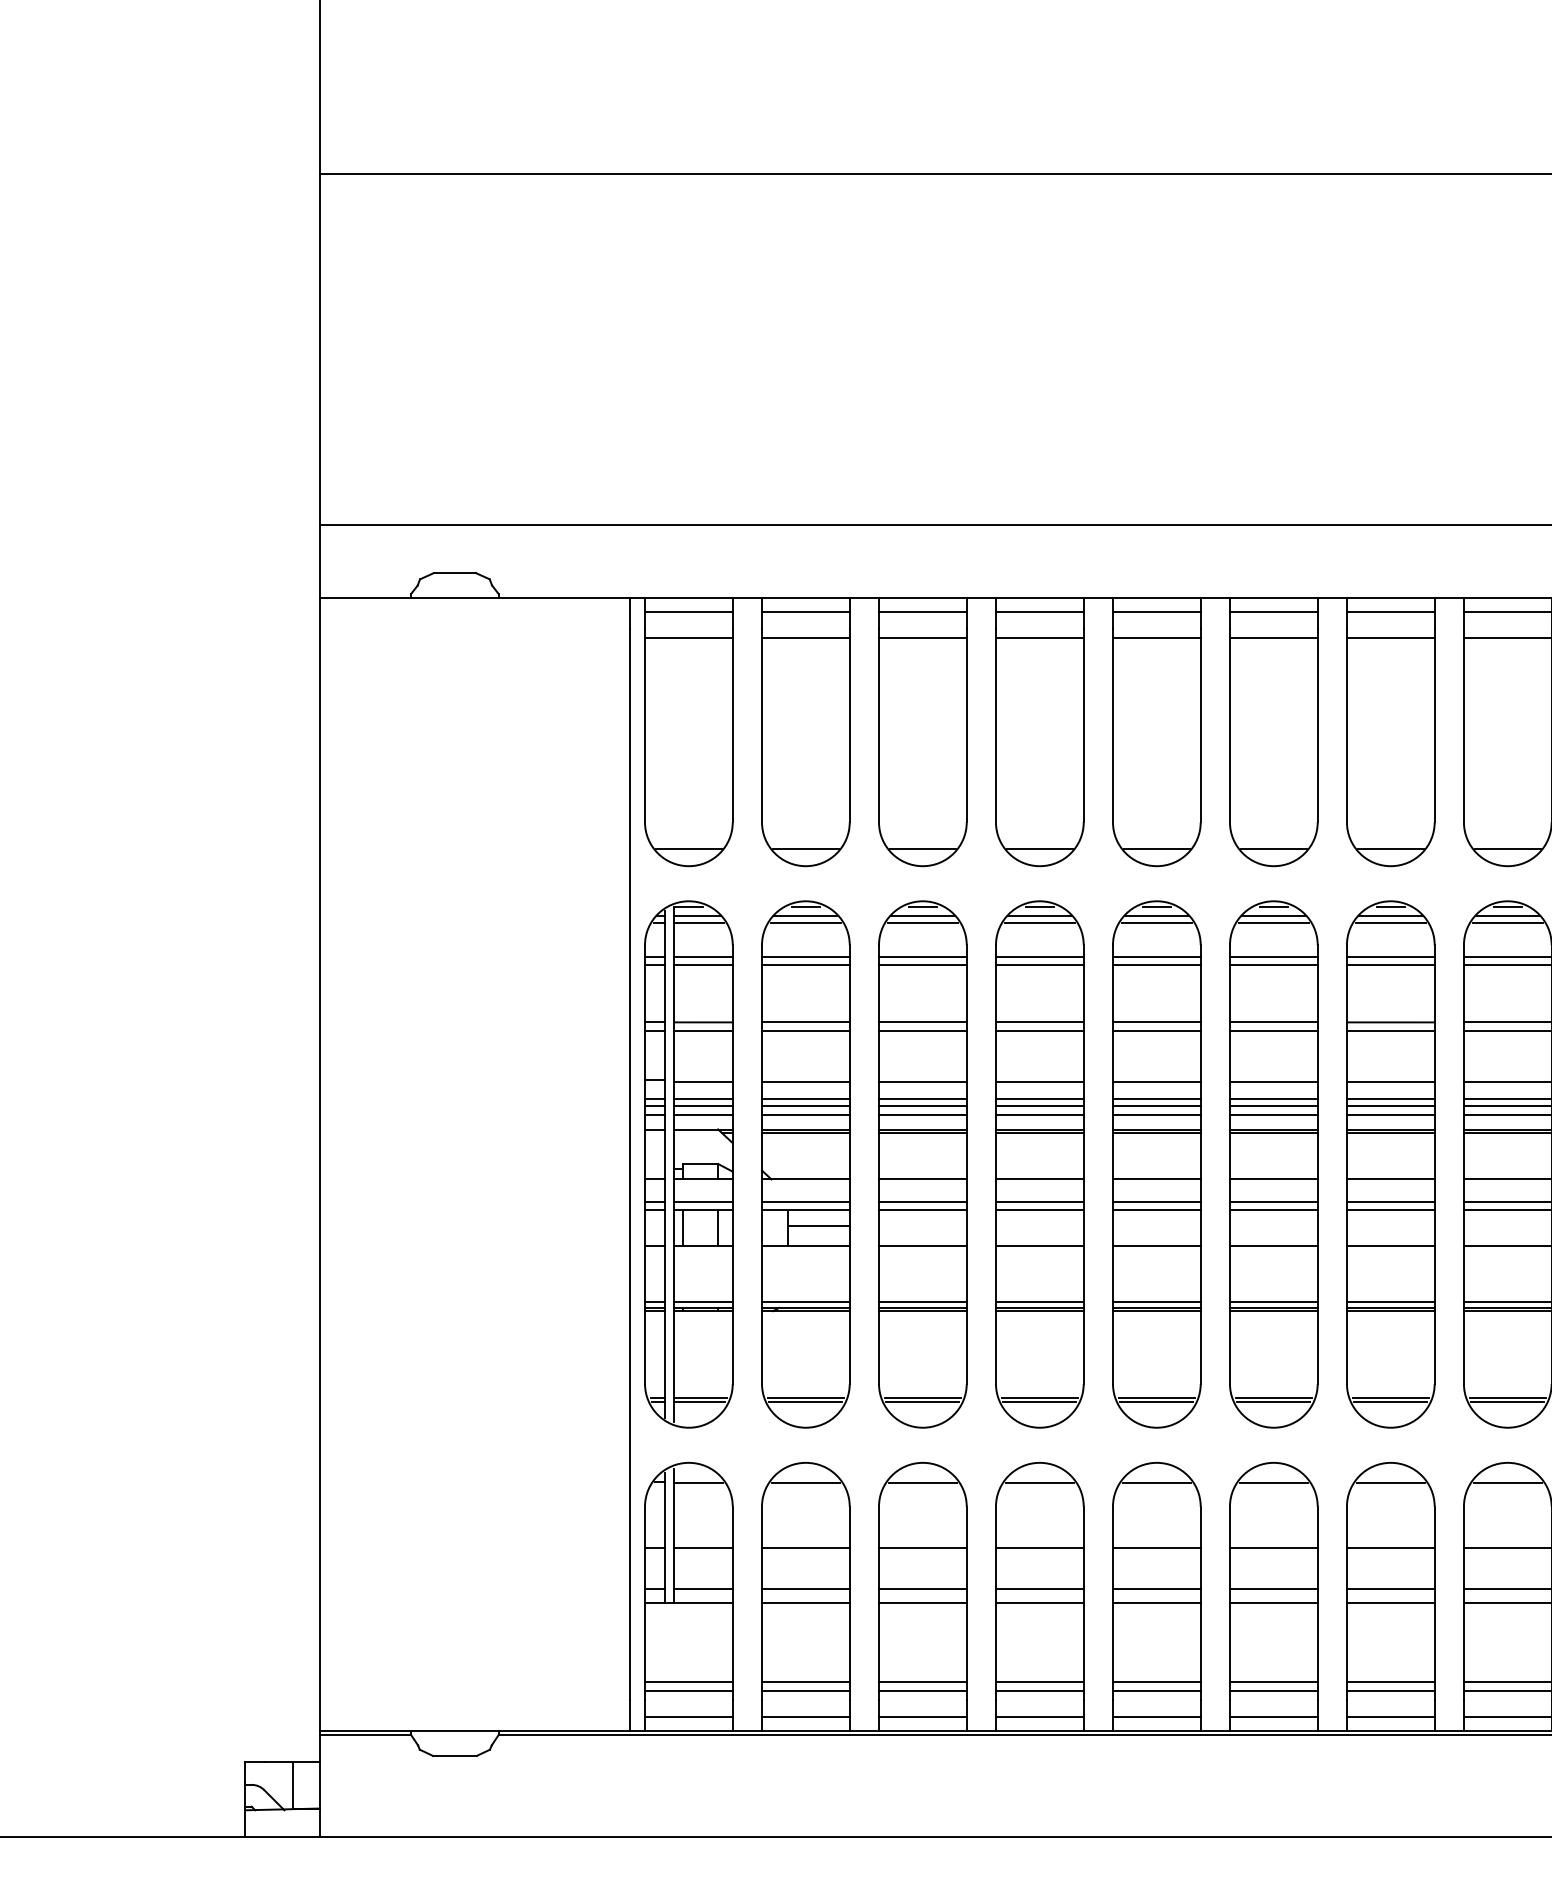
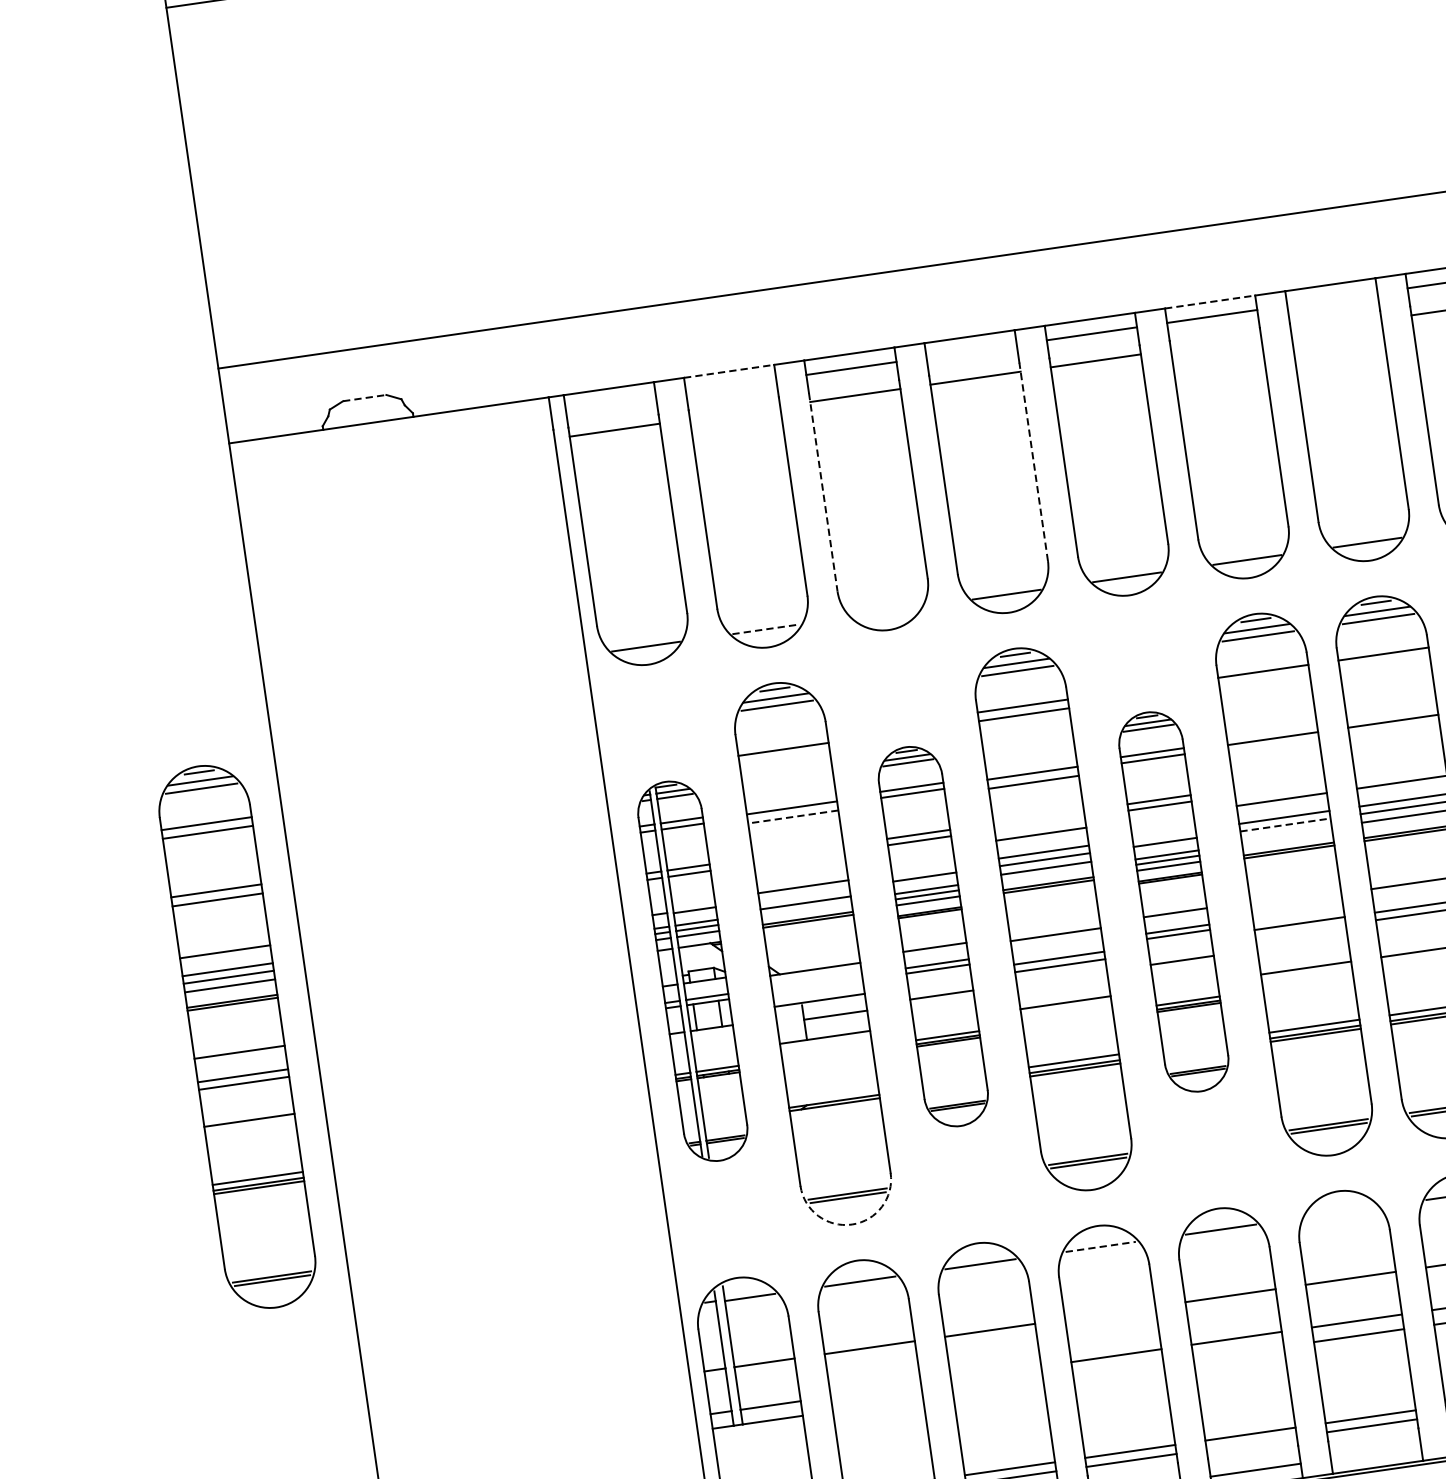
line: (455, 573) -> (365, 398), solid -> dashed
line: (805, 597) -> (728, 371), solid -> dashed
line: (1273, 597) -> (1209, 301), solid -> dashed
line: (688, 611) -> (610, 402), removed
line: (805, 611) -> (730, 385), removed
line: (1039, 611) -> (971, 350), removed
line: (1390, 611) -> (1332, 298), removed
line: (805, 638) -> (734, 413), removed
line: (1273, 638) -> (1215, 344), removed
line: (1390, 638) -> (1336, 326), removed
line: (879, 725) -> (823, 491), solid -> dashed
line: (1083, 725) -> (1033, 461), solid -> dashed
line: (805, 848) -> (765, 629), solid -> dashed
line: (922, 848) -> (886, 611), removed
line: (805, 957) -> (782, 741), removed
line: (1273, 965) -> (1264, 680), removed
line: (1390, 965) -> (1384, 662), removed
line: (805, 1031) -> (792, 817), solid -> dashed
line: (1273, 1031) -> (1274, 747), removed
line: (1390, 1031) -> (1394, 730), removed
line: (805, 1081) -> (800, 868), removed
line: (805, 1106) -> (804, 894), removed
line: (1273, 1106) -> (1285, 825), solid -> dashed
line: (1273, 1114) -> (1286, 833), removed
part: (245, 1164) -> (237, 1036), added
part: (688, 1164) -> (692, 971), size x0.7
part: (922, 1164) -> (932, 936), size x0.7
part: (1156, 1164) -> (1173, 902), size x0.7
line: (1273, 1179) -> (1295, 900), removed
line: (805, 1202) -> (818, 993), removed
line: (1273, 1209) -> (1300, 930), removed
line: (805, 1302) -> (833, 1095), removed
arc: (805, 1427) -> (851, 1224), solid -> dashed
line: (1040, 1483) -> (1101, 1247), solid -> dashed
line: (1273, 1483) -> (1340, 1212), removed
line: (1039, 1547) -> (1109, 1313), removed
line: (805, 1589) -> (875, 1390), removed
line: (922, 1589) -> (995, 1373), removed
line: (805, 1603) -> (877, 1405), removed
line: (922, 1603) -> (997, 1387), removed
line: (1039, 1603) -> (1118, 1370), removed
line: (1156, 1603) -> (1238, 1353), removed
line: (1156, 1690) -> (1251, 1442), removed
line: (1273, 1717) -> (1375, 1453), removed

